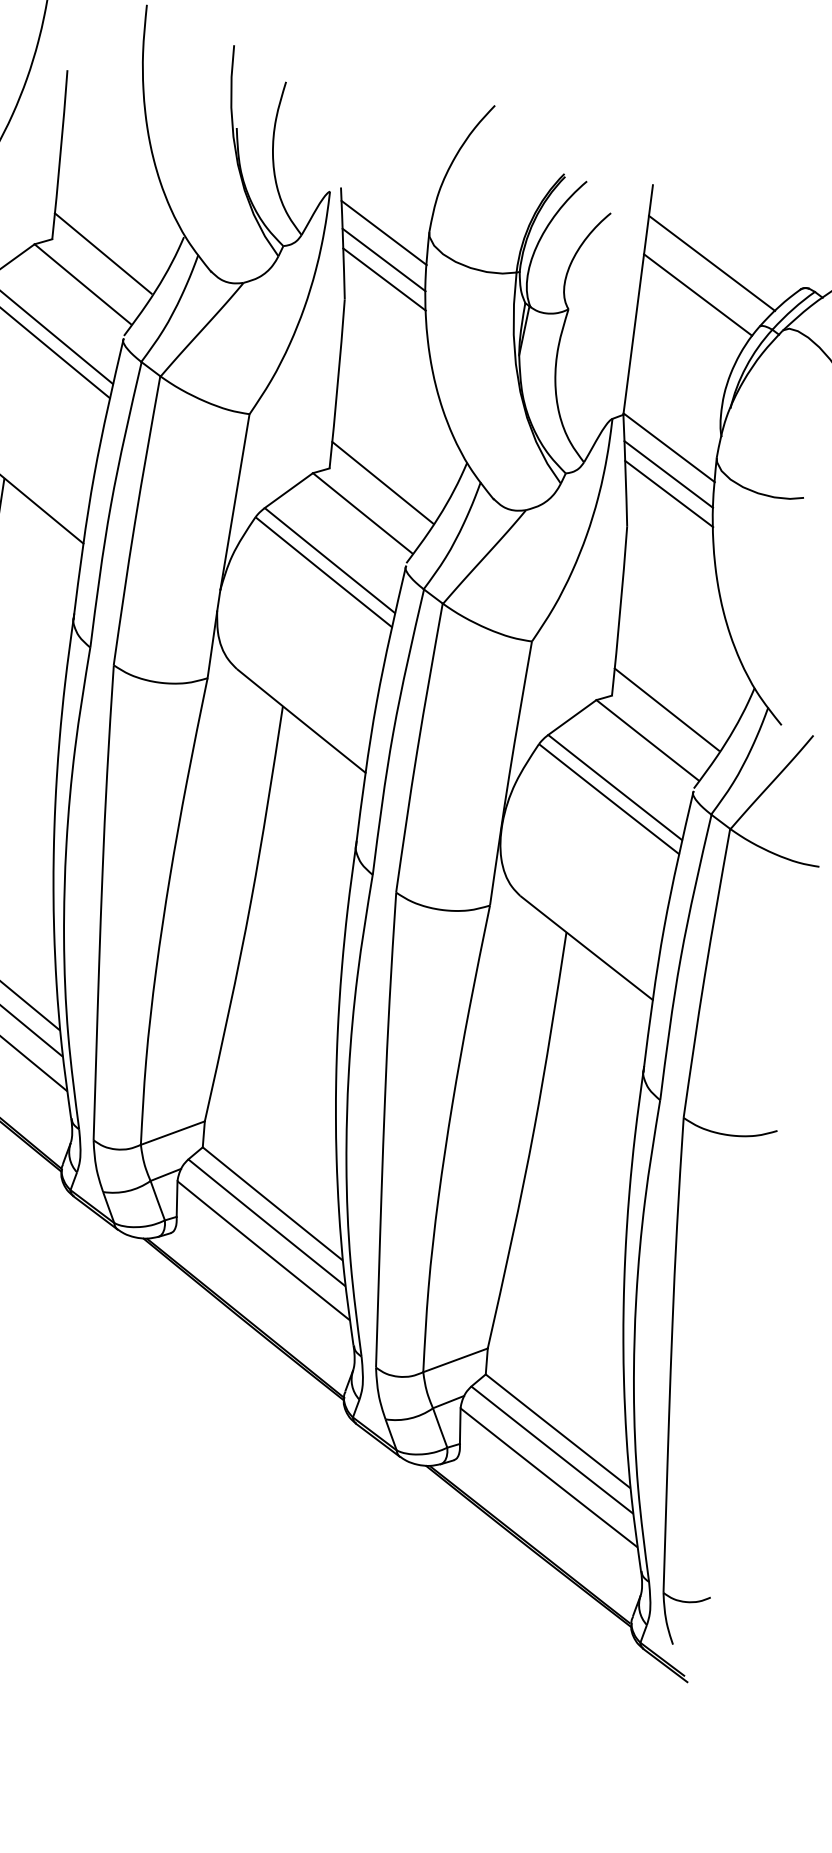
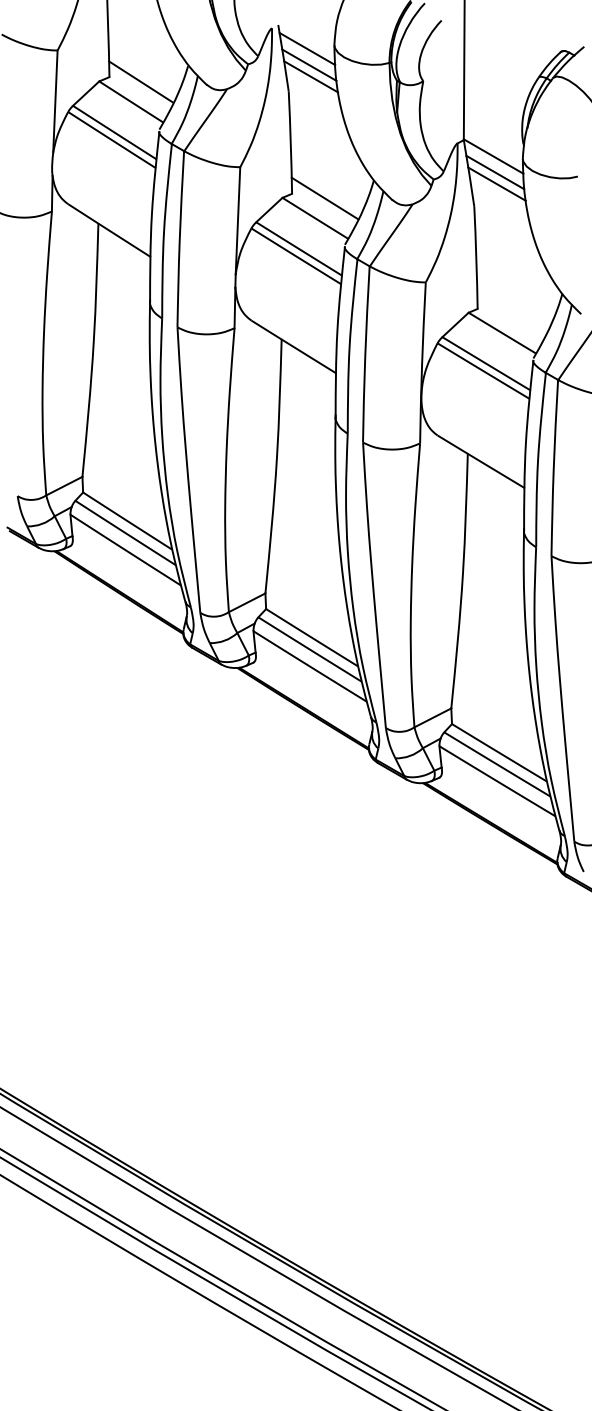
line: (711, 262) -> (505, 42), removed
line: (697, 294) -> (499, 62), removed
line: (666, 709) -> (511, 313), removed

